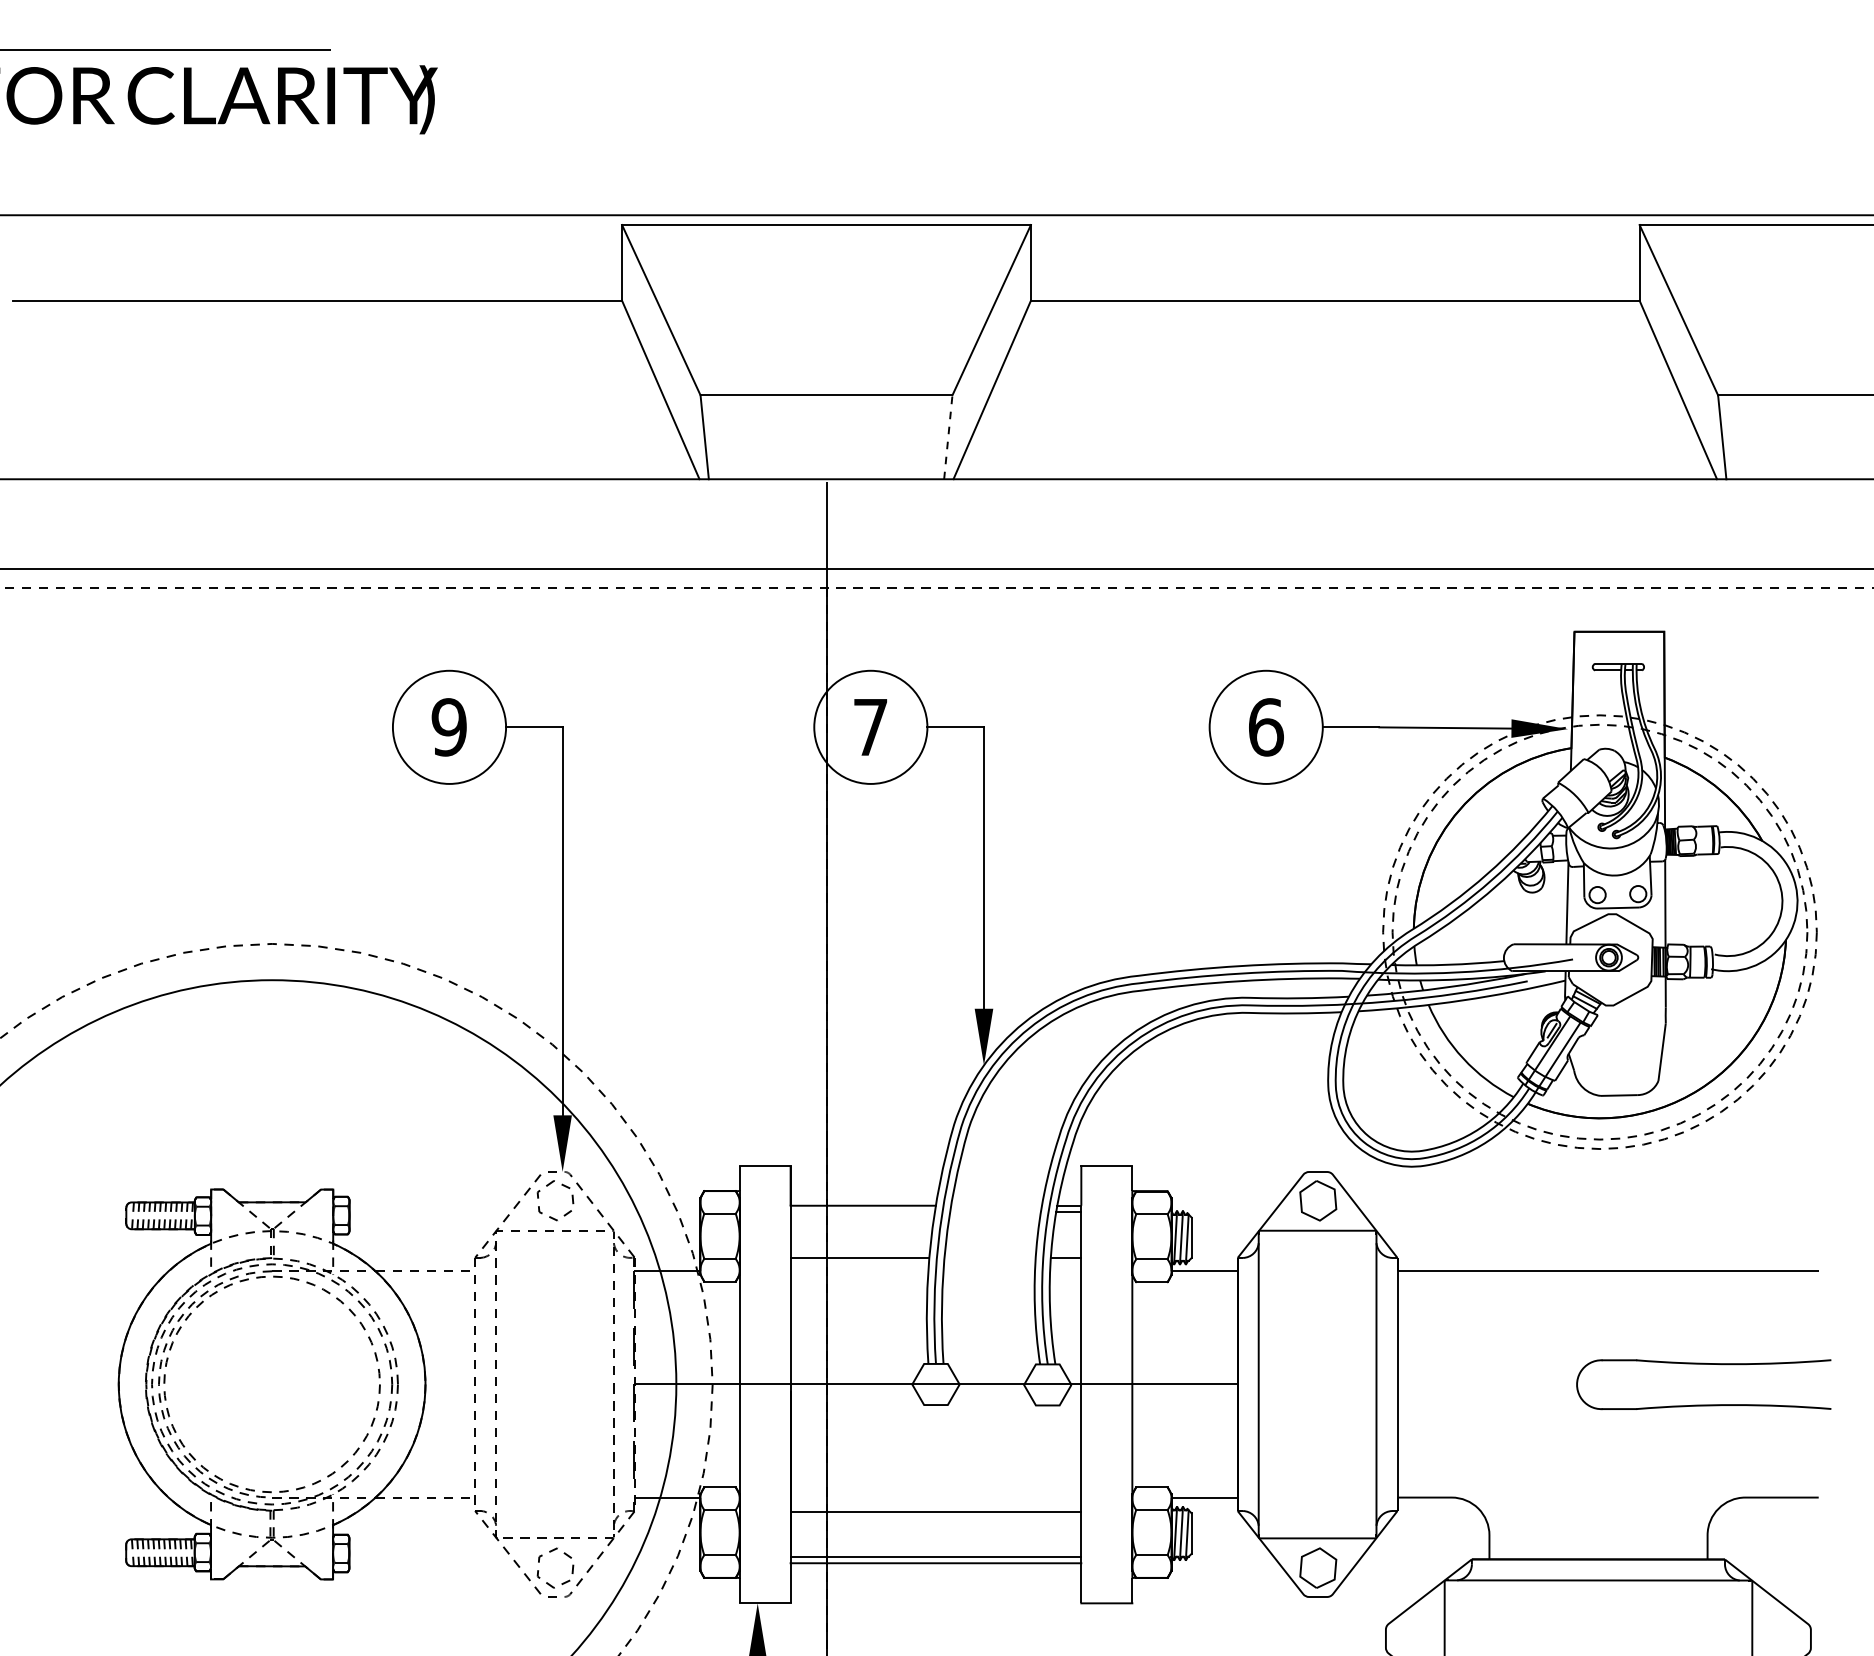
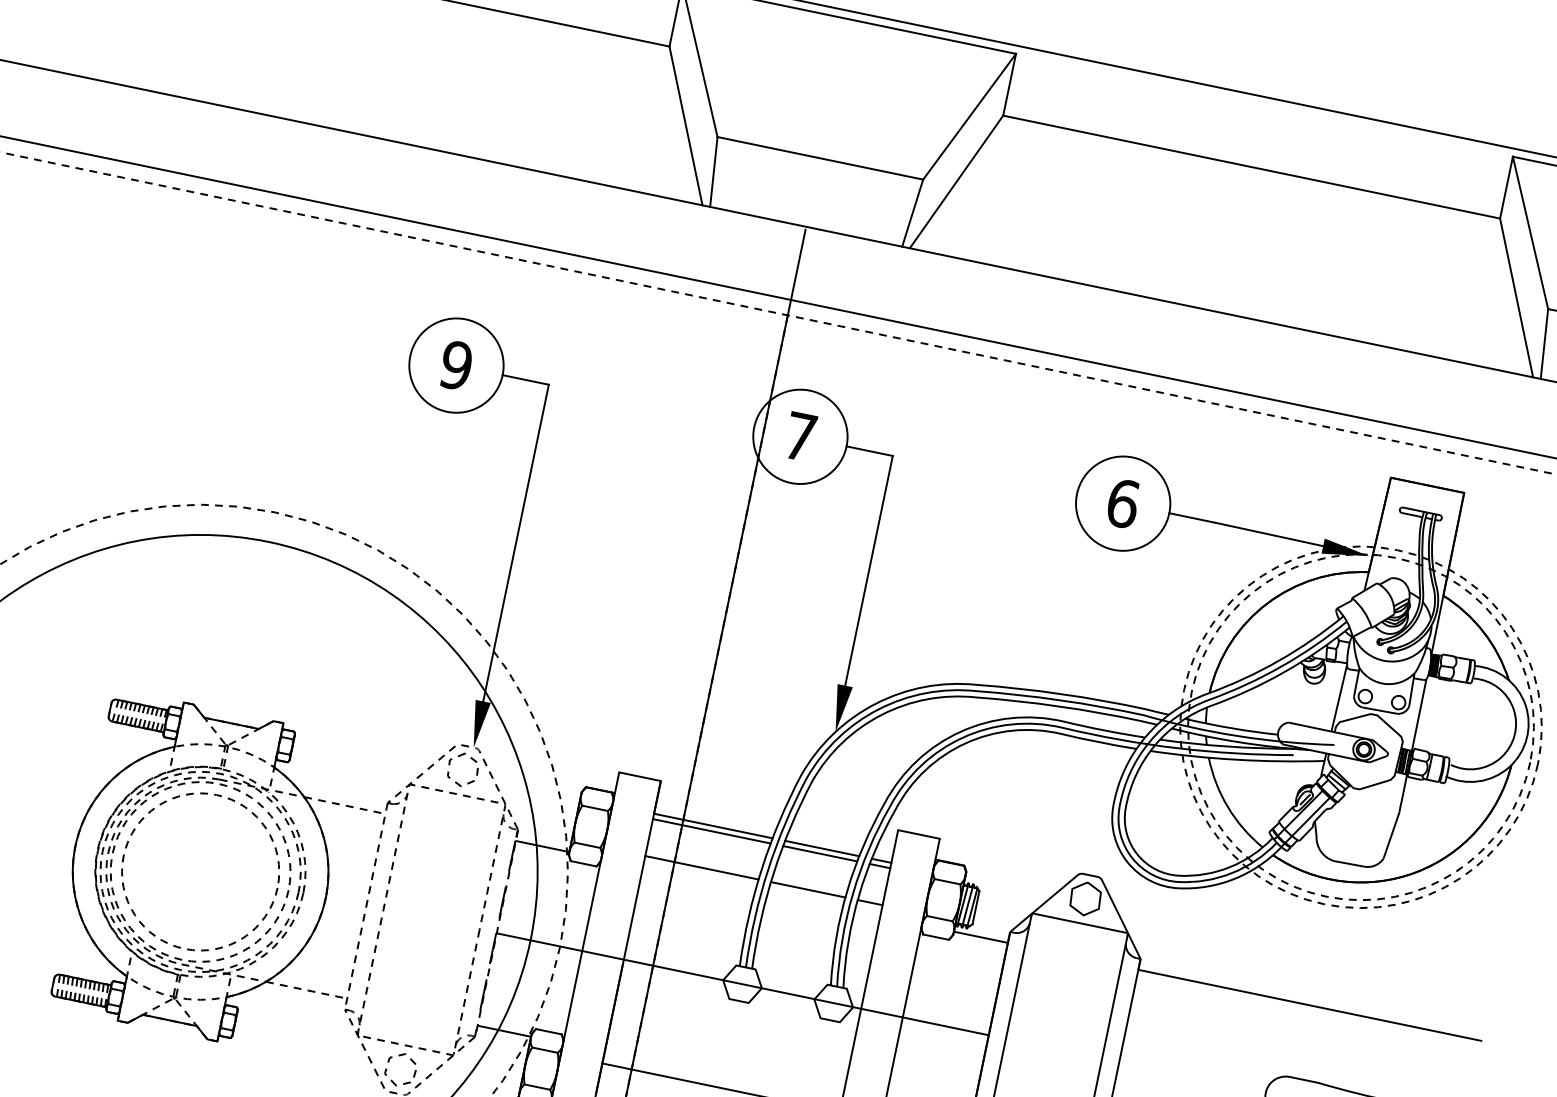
line: (948, 436) -> (912, 212), dashed -> solid
line: (996, 1205) -> (822, 848), added
line: (862, 1212) -> (711, 831), added
line: (995, 1212) -> (820, 853), added
line: (989, 1257) -> (807, 889), added
circle: (272, 1384) -> (200, 872), added

